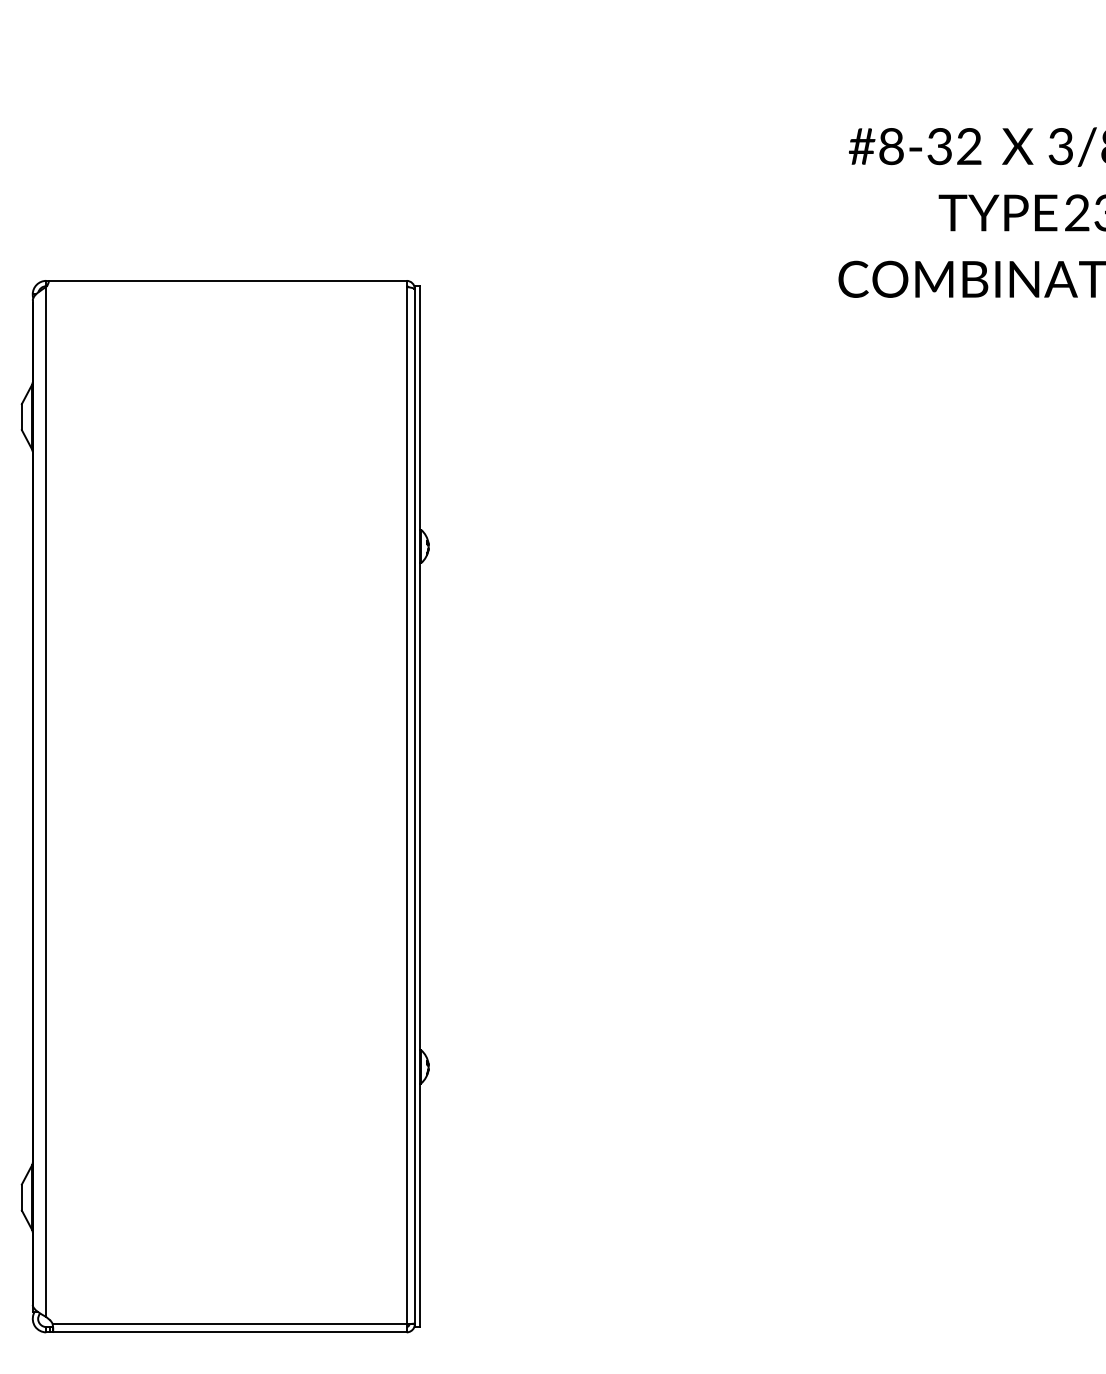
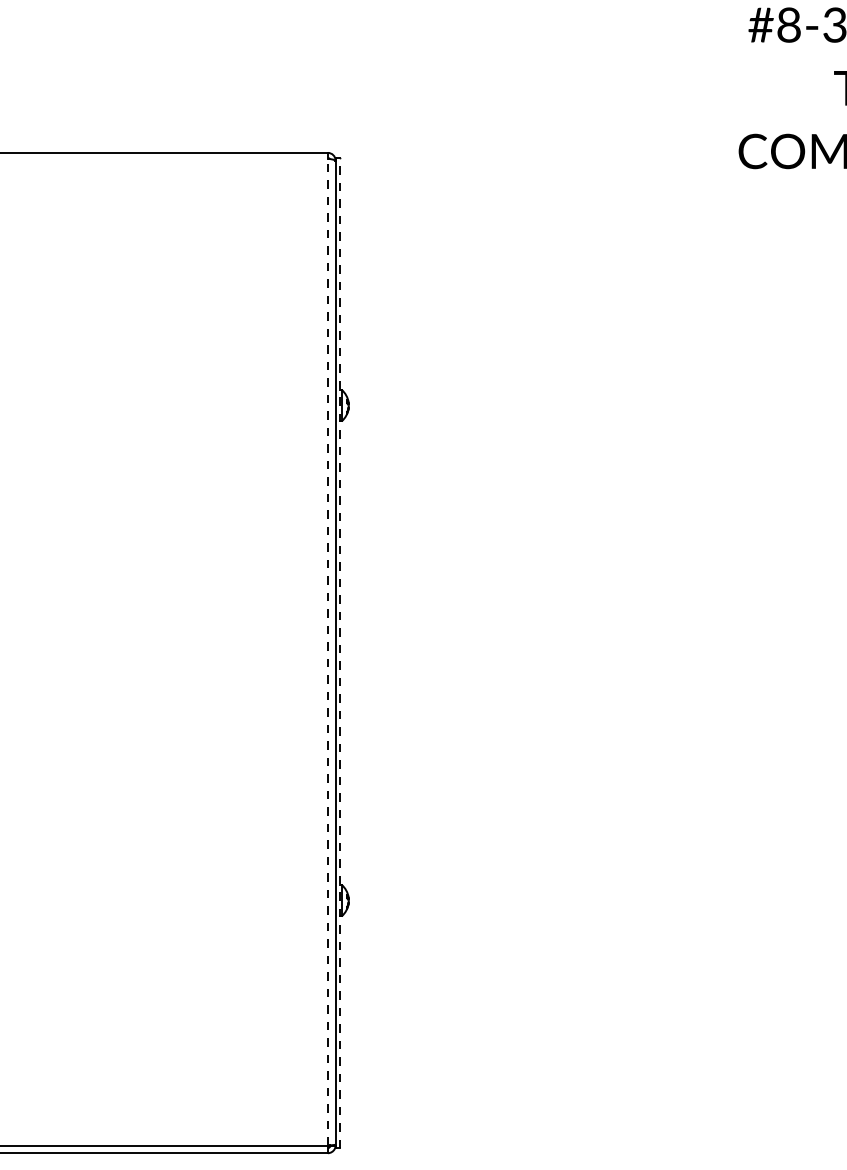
line: (406, 805) -> (327, 651), solid -> dashed
line: (419, 806) -> (340, 652), solid -> dashed

